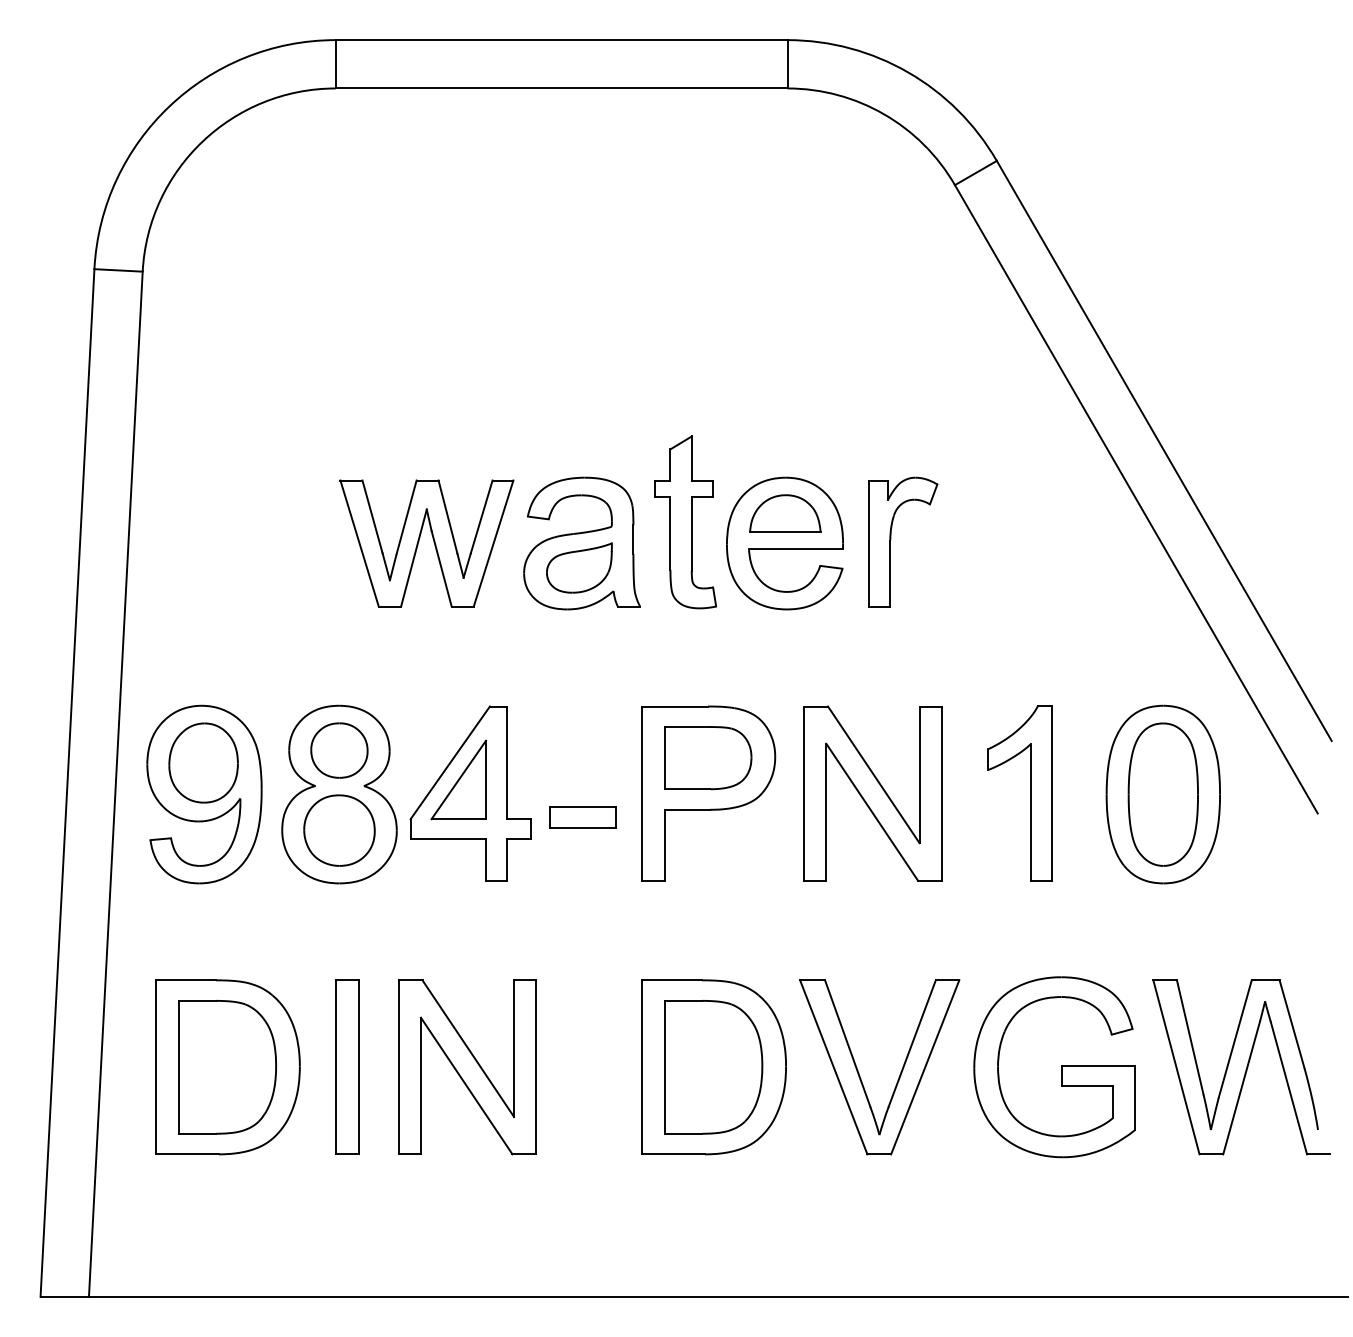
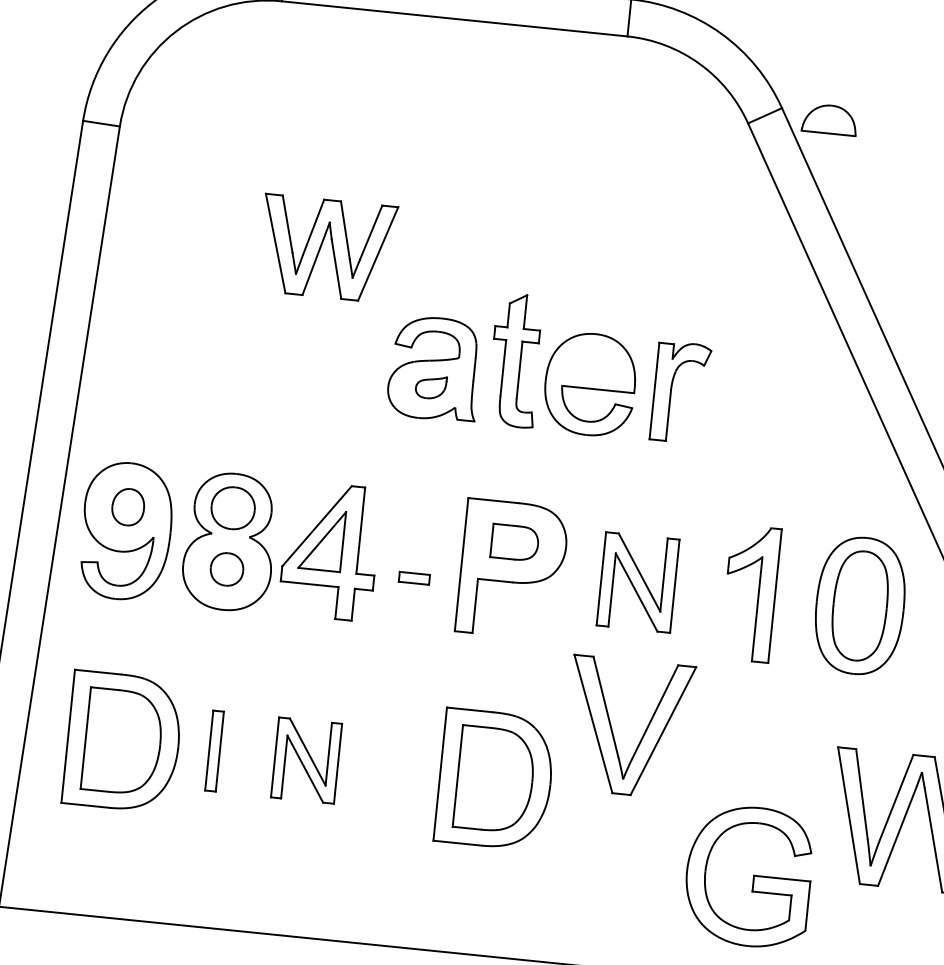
part: (785, 513) -> (830, 119), moved
part: (433, 542) -> (332, 248), moved
part: (579, 567) -> (431, 386), size x0.6
part: (708, 758) -> (514, 542), size x0.7
part: (203, 762) -> (128, 506), size x0.6
part: (872, 793) -> (637, 582), size x0.7
part: (582, 817) -> (413, 578), size x0.6
part: (339, 830) -> (227, 569), size x0.6
part: (347, 1066) -> (214, 750), size x0.6
part: (467, 1067) -> (306, 760), size x0.6
part: (1061, 1067) -> (753, 877), moved
part: (860, 1075) -> (613, 732), moved

